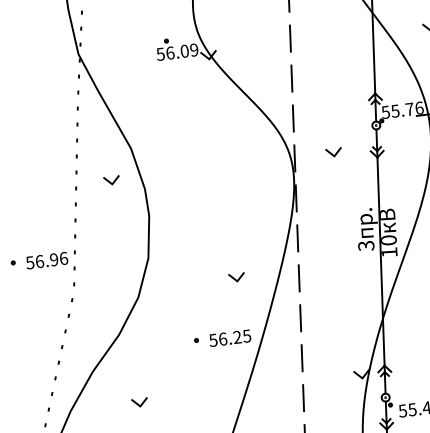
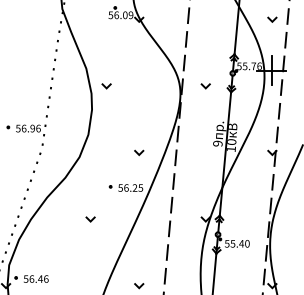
line: (111, 181) -> (106, 86), moved
text: (365, 245) -> (217, 143), 3 -> 9
line: (138, 403) -> (89, 219), moved

